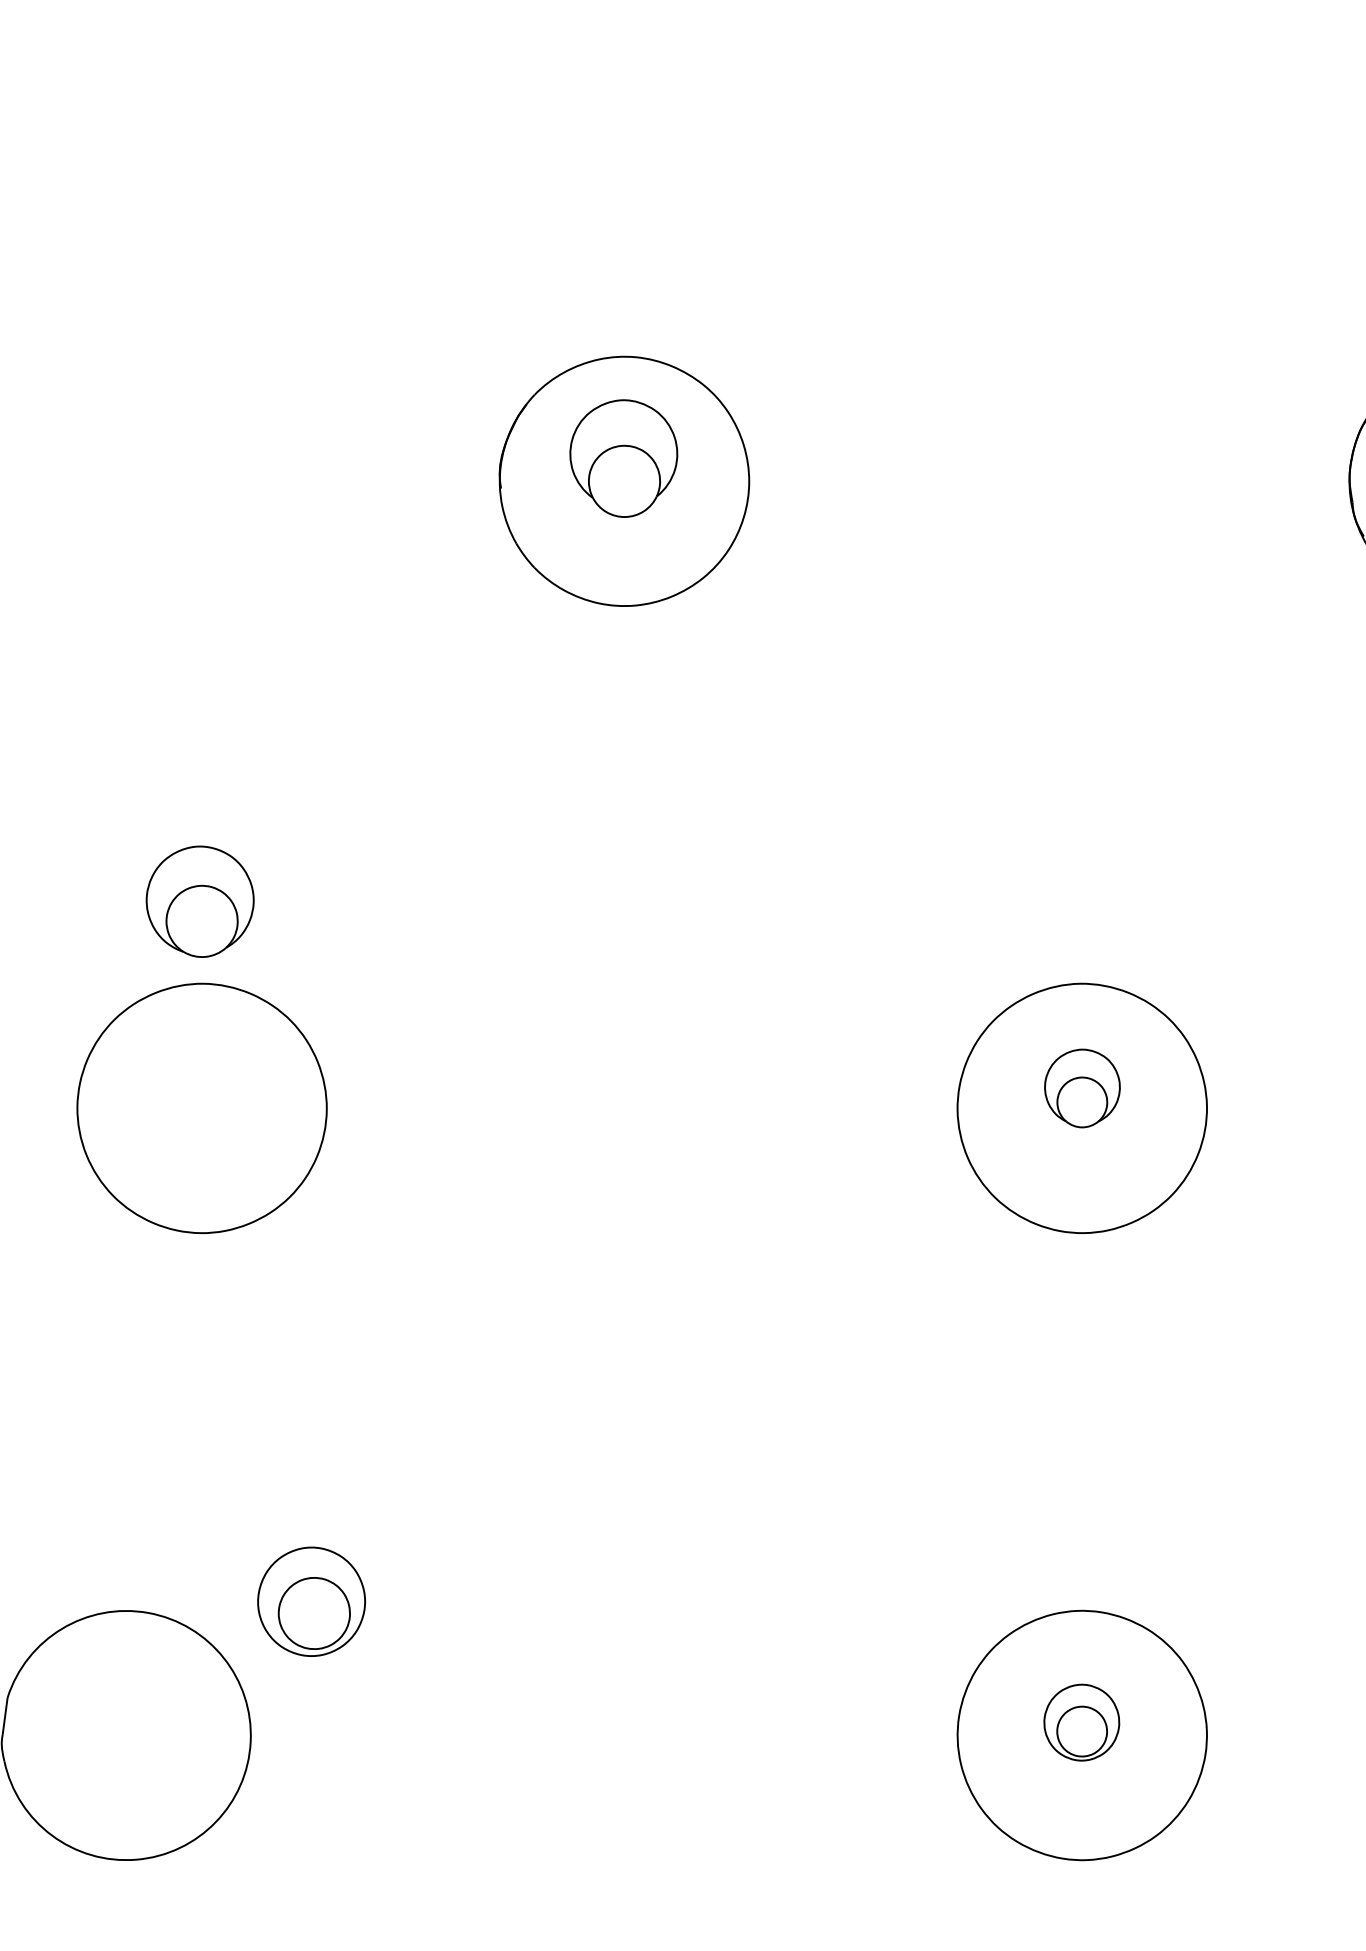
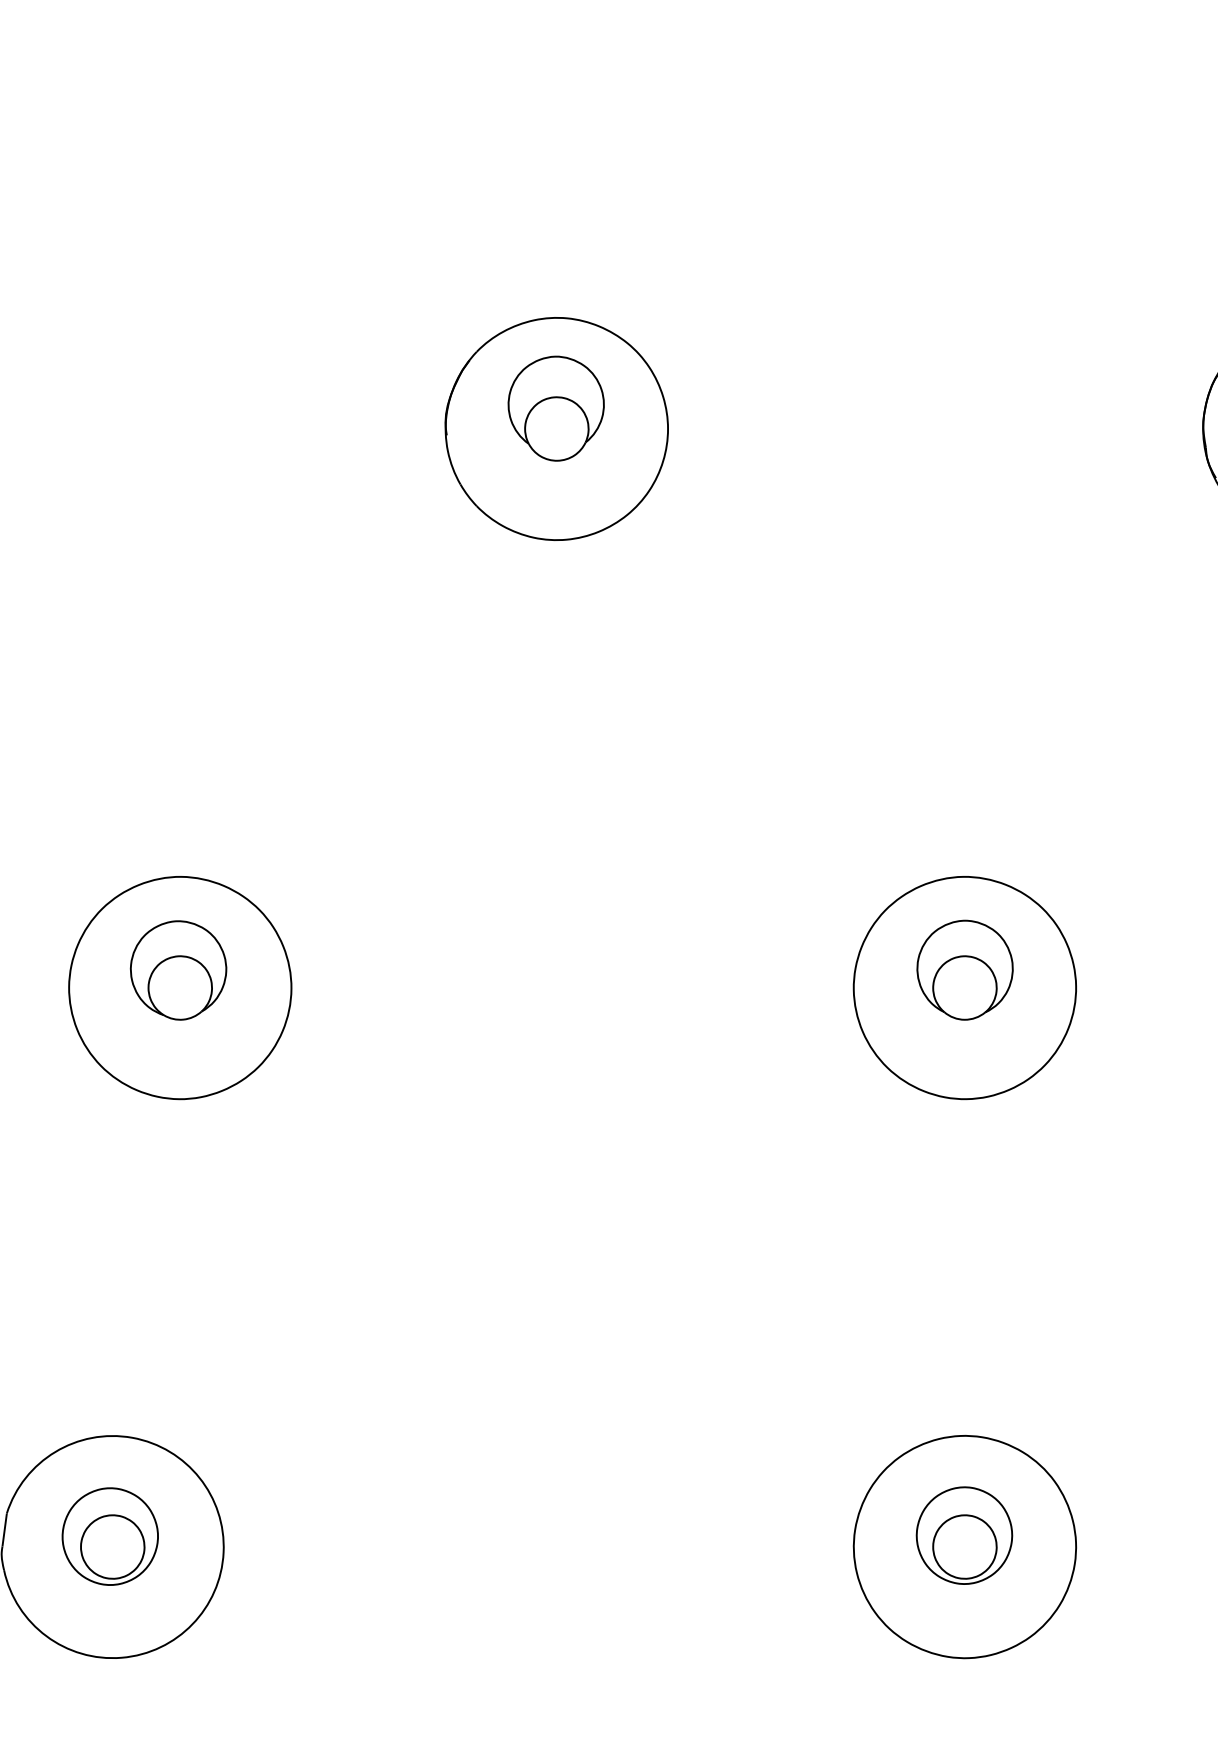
part: (199, 901) -> (177, 970), moved
part: (1082, 1088) -> (965, 970), size x1.43
part: (311, 1601) -> (110, 1536), moved
part: (1081, 1722) -> (964, 1535), size x1.43

